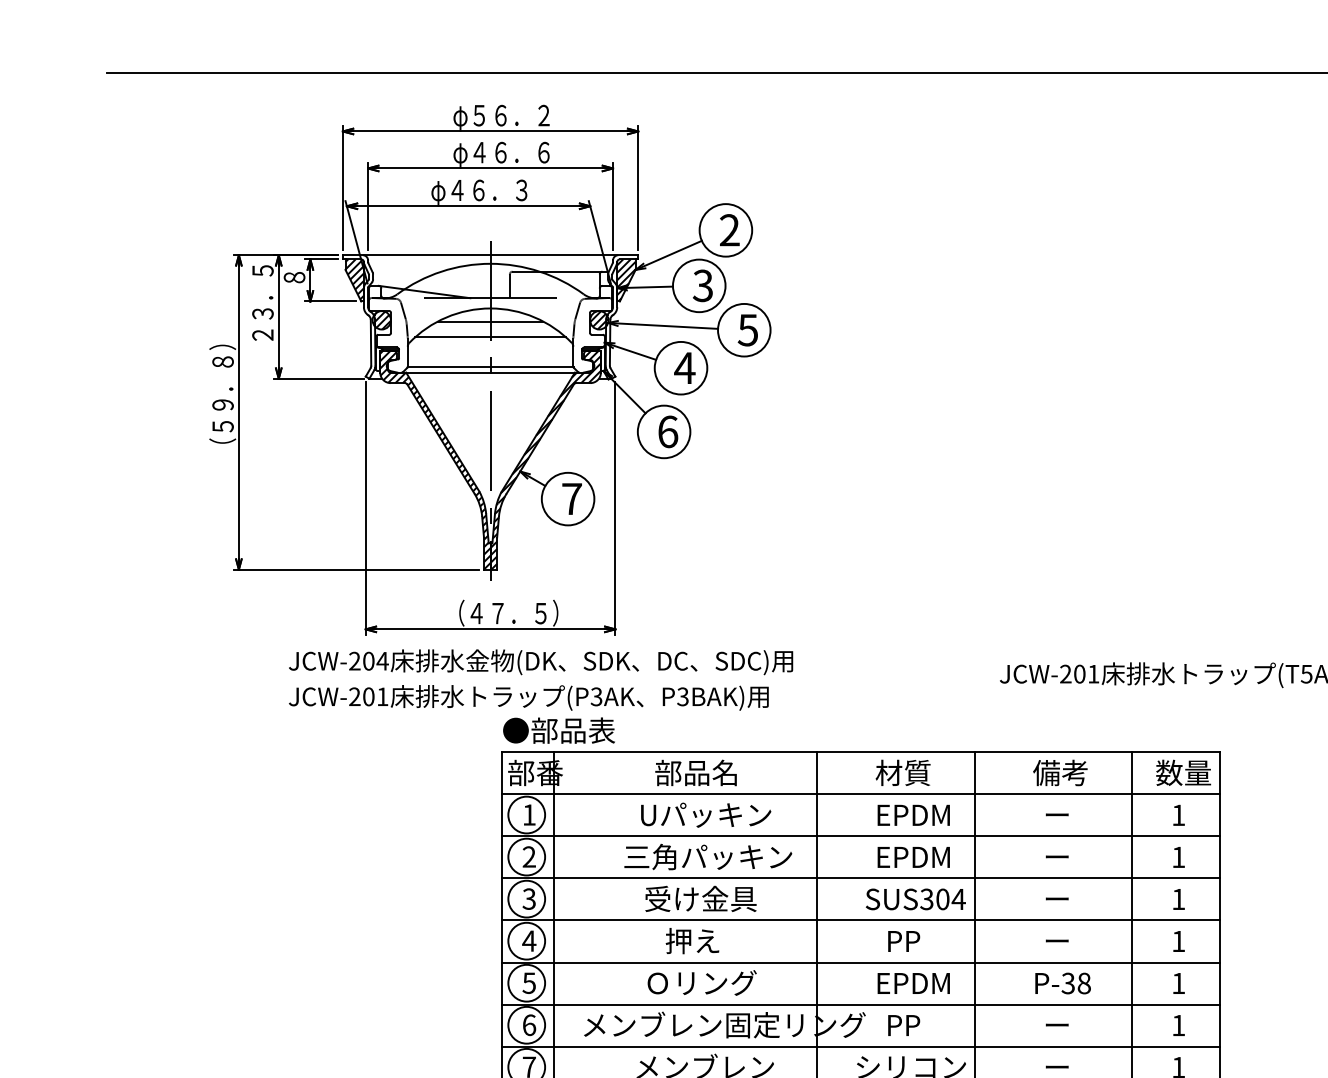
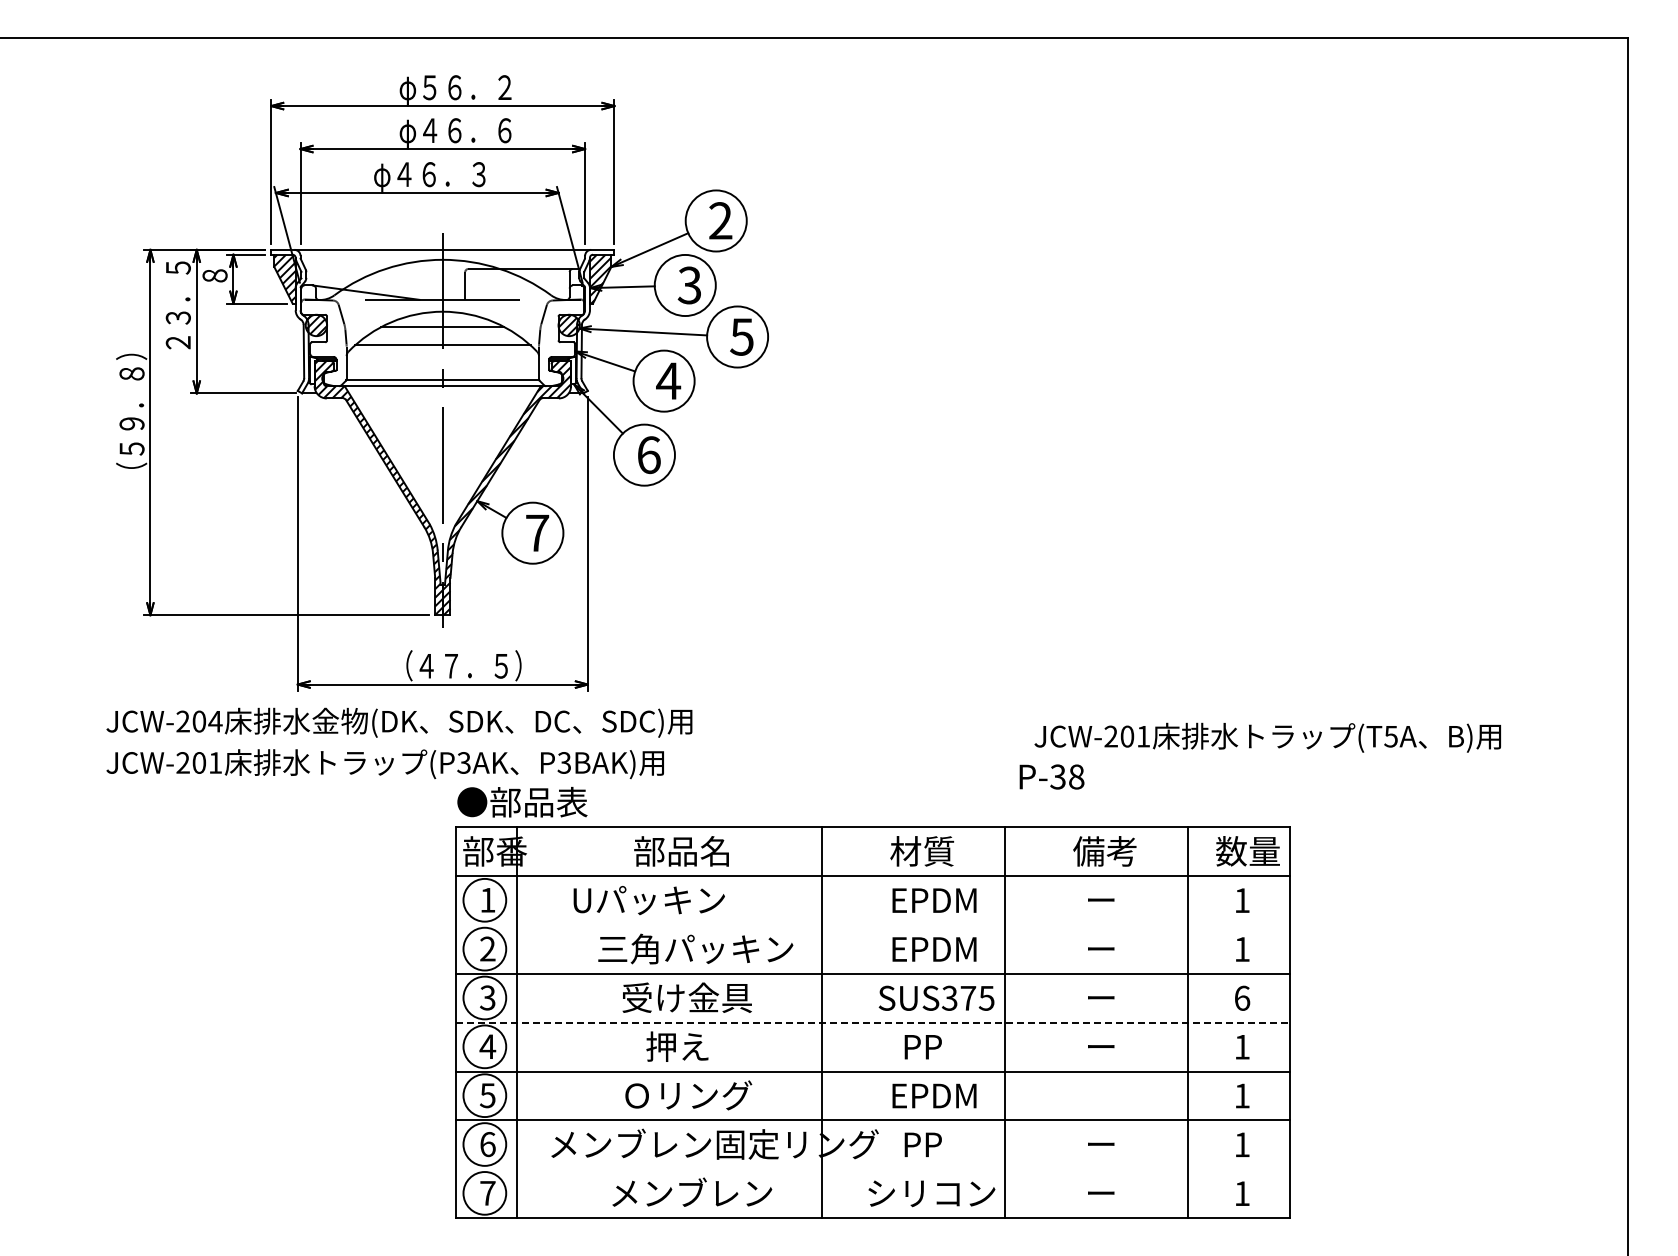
text: (541, 680) -> (399, 743), moved
text: (705, 815) -> (648, 900), moved
line: (860, 836) -> (872, 925), removed
text: (950, 898) -> (977, 997), SUS304 -> SUS375
text: (1178, 898) -> (1242, 997), 1 -> 6
line: (861, 920) -> (873, 1022), solid -> dashed
text: (1062, 983) -> (1051, 776), moved
line: (860, 1046) -> (872, 1169), removed

